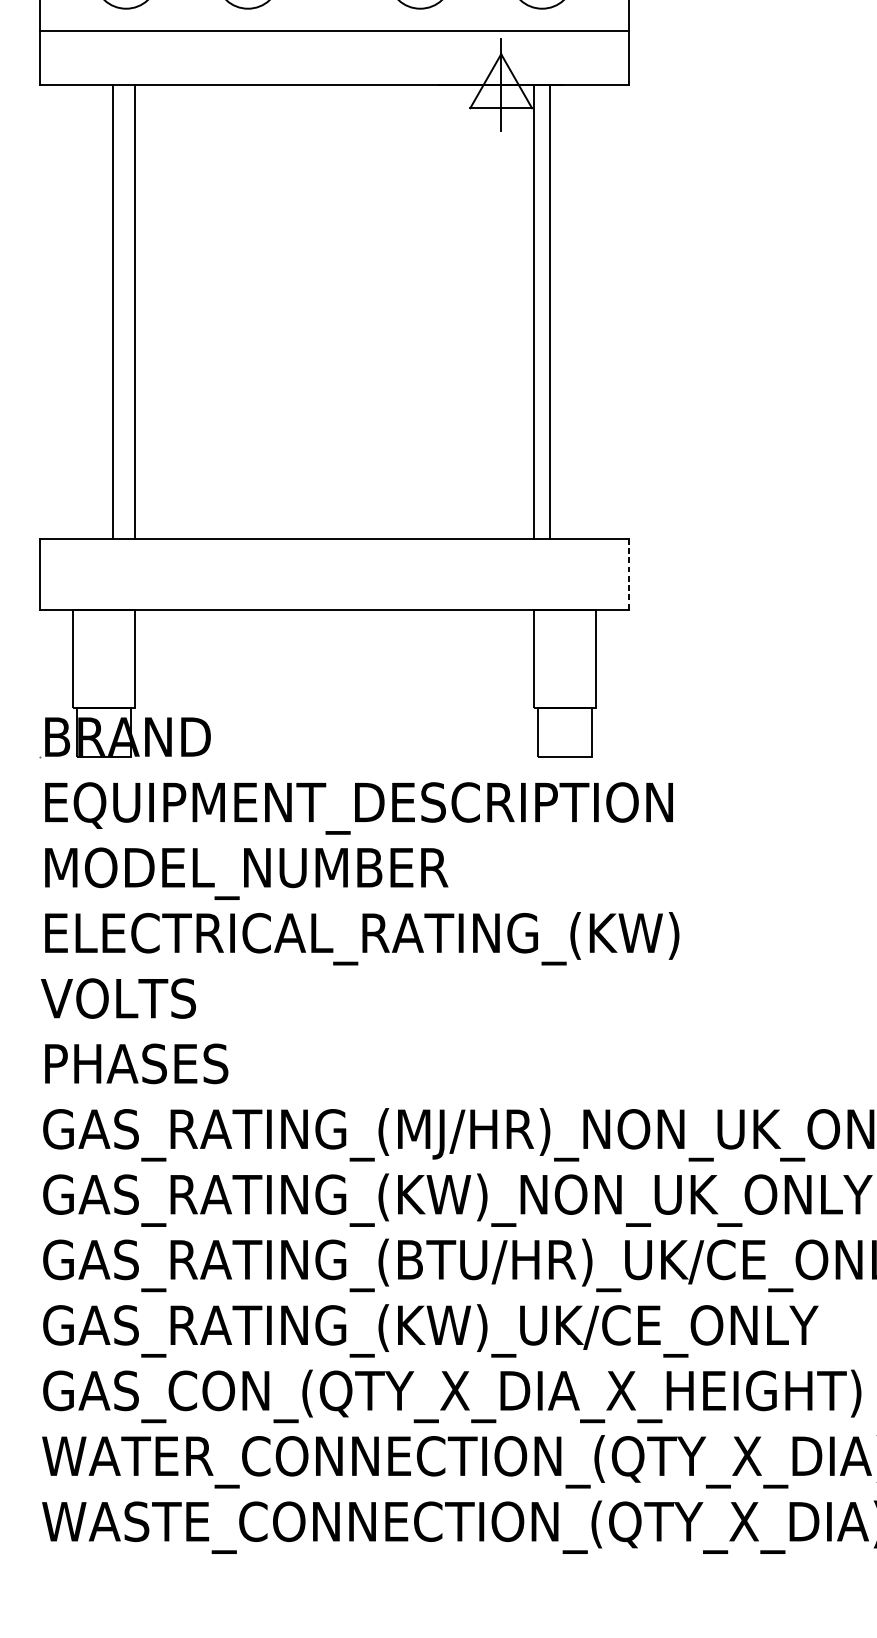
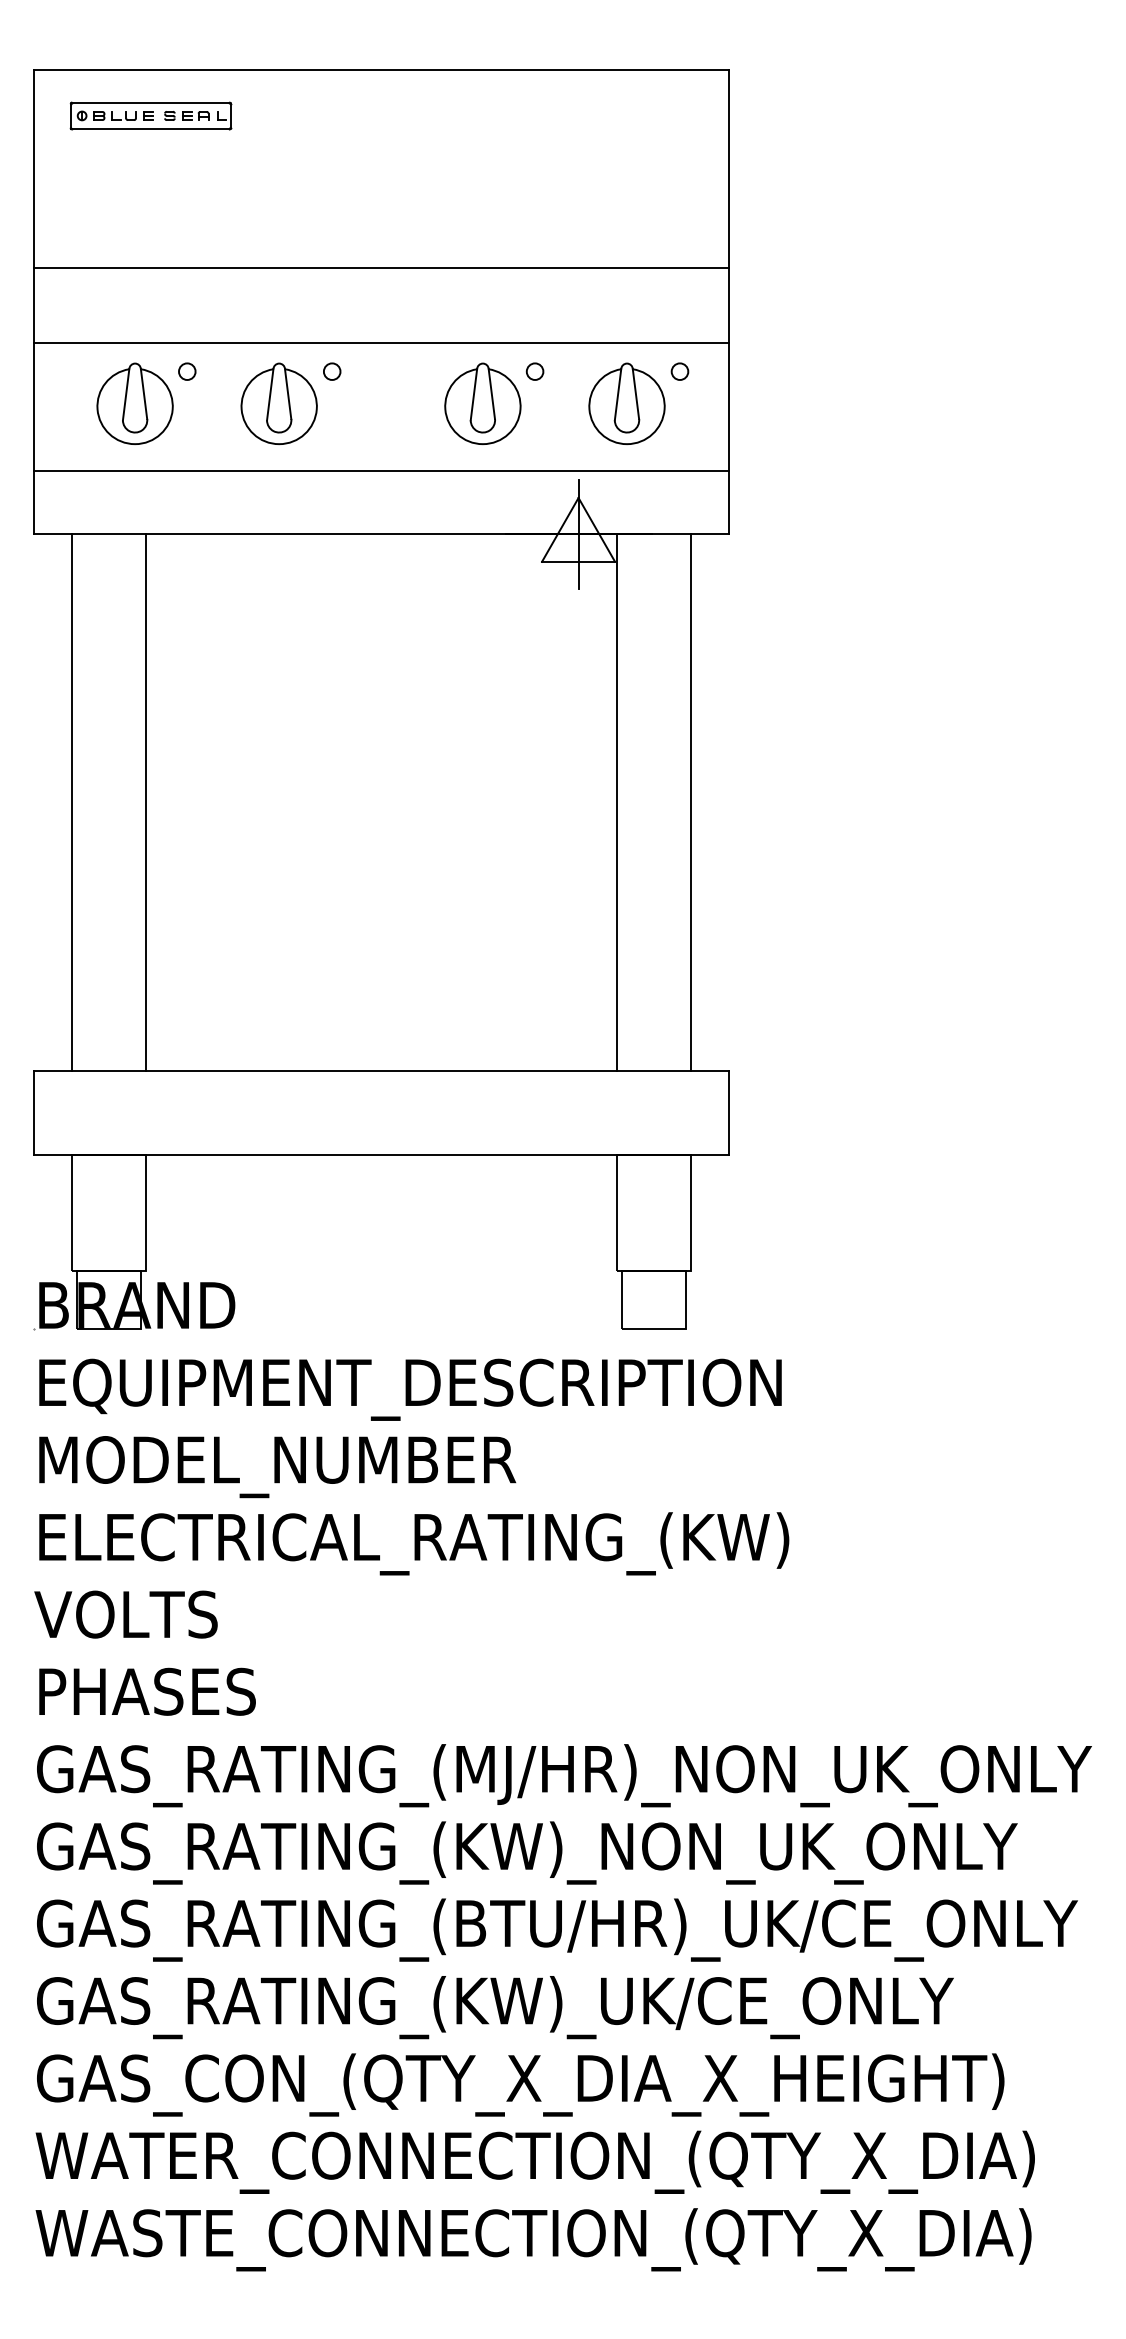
line: (112, 311) -> (72, 802), moved
line: (549, 311) -> (690, 802), moved
line: (628, 573) -> (729, 1112), dashed -> solid

